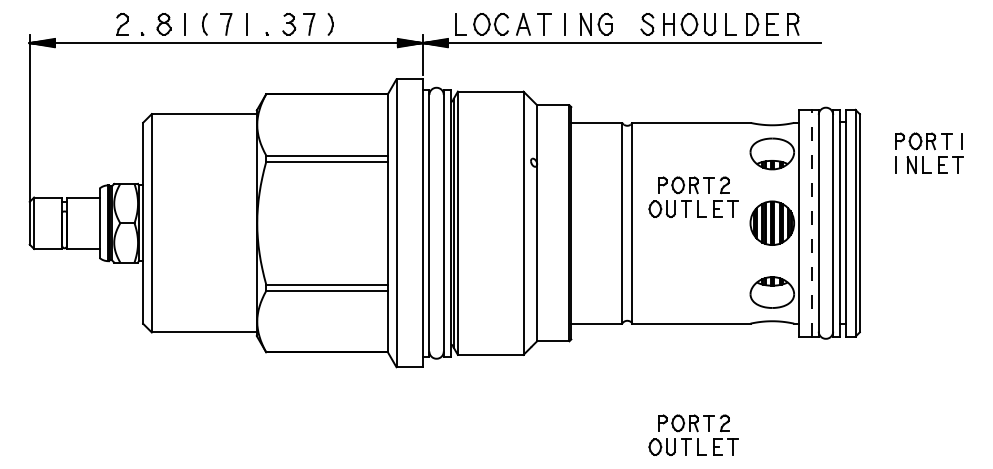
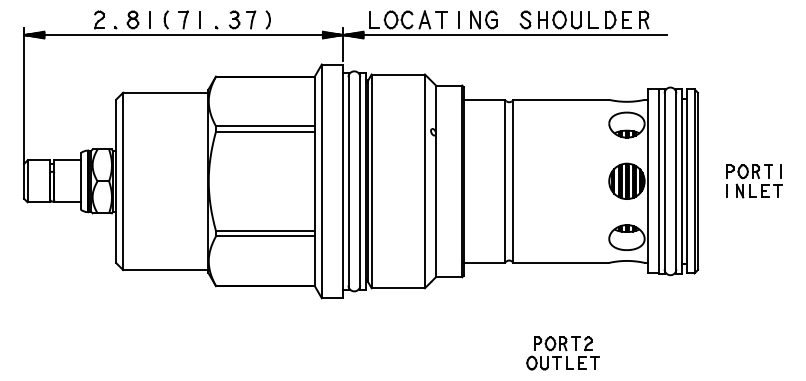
part: (929, 152) -> (754, 180), moved
part: (693, 196) -> (562, 159), removed
line: (811, 222) -> (658, 180), dashed -> solid

